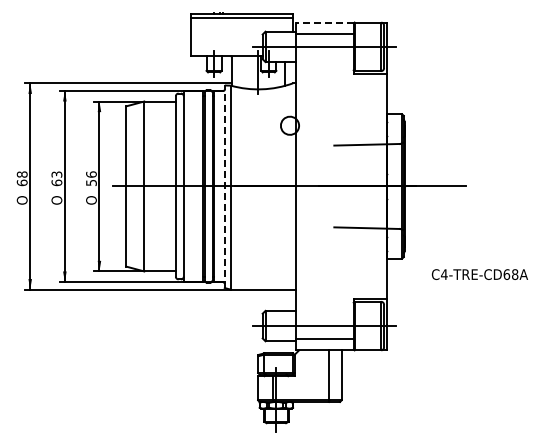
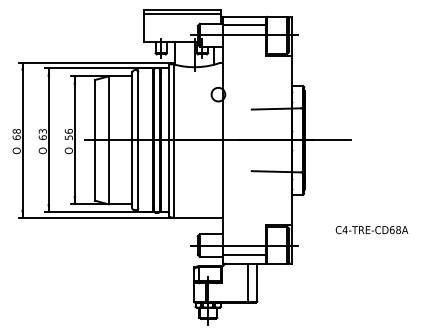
line: (324, 22) -> (244, 16), dashed -> solid
line: (224, 186) -> (169, 140), dashed -> solid
text: (479, 274) -> (371, 230), moved

